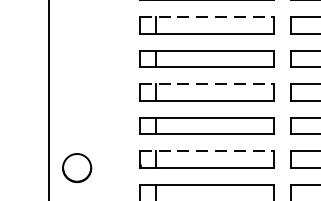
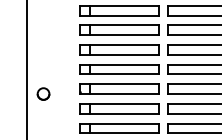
line: (206, 16) -> (119, 5), dashed -> solid
line: (206, 84) -> (119, 45), dashed -> solid
line: (206, 151) -> (119, 84), dashed -> solid
part: (76, 166) -> (43, 93), size x0.71

